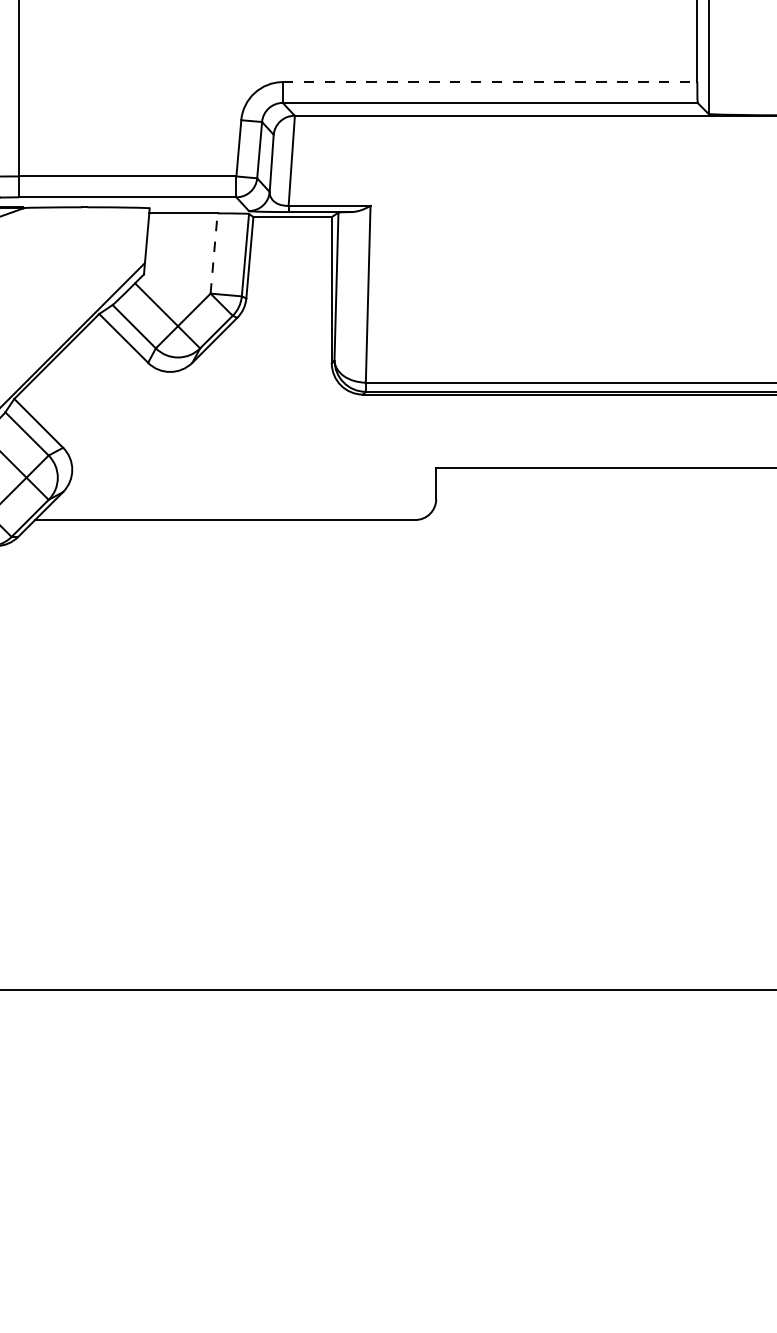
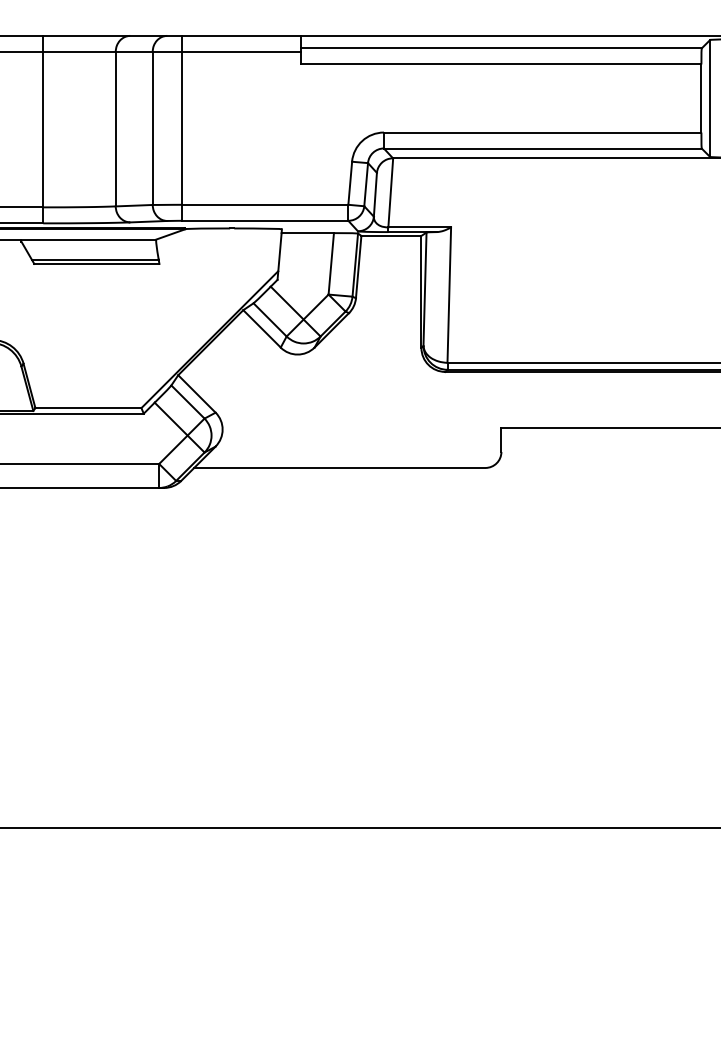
line: (489, 82) -> (542, 132), dashed -> solid
line: (214, 253) -> (331, 263), dashed -> solid

